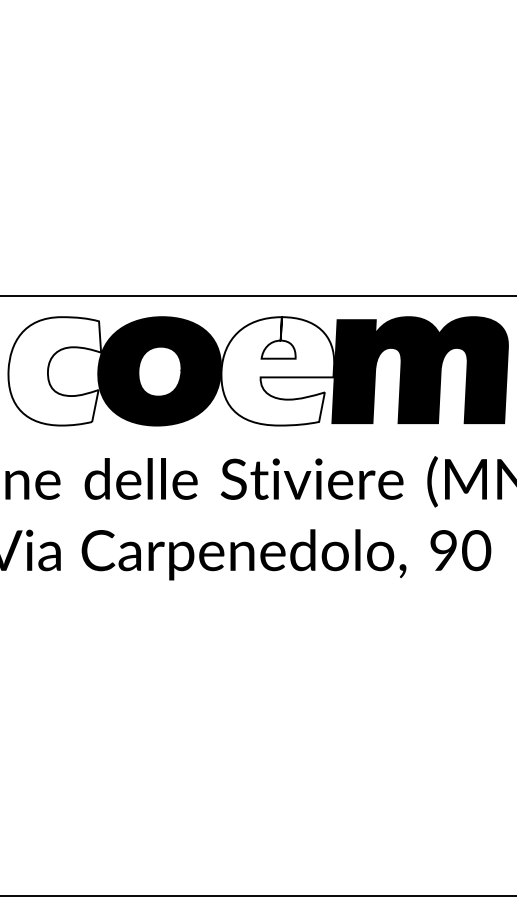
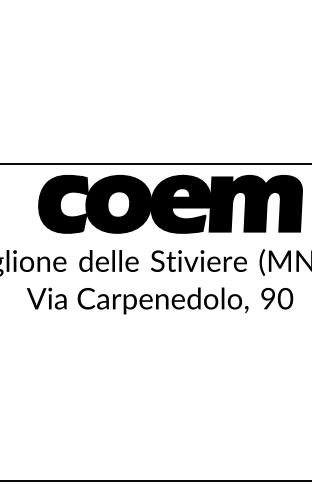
fill: (54, 369) -> (63, 203), added
fill: (277, 369) -> (180, 203), added

